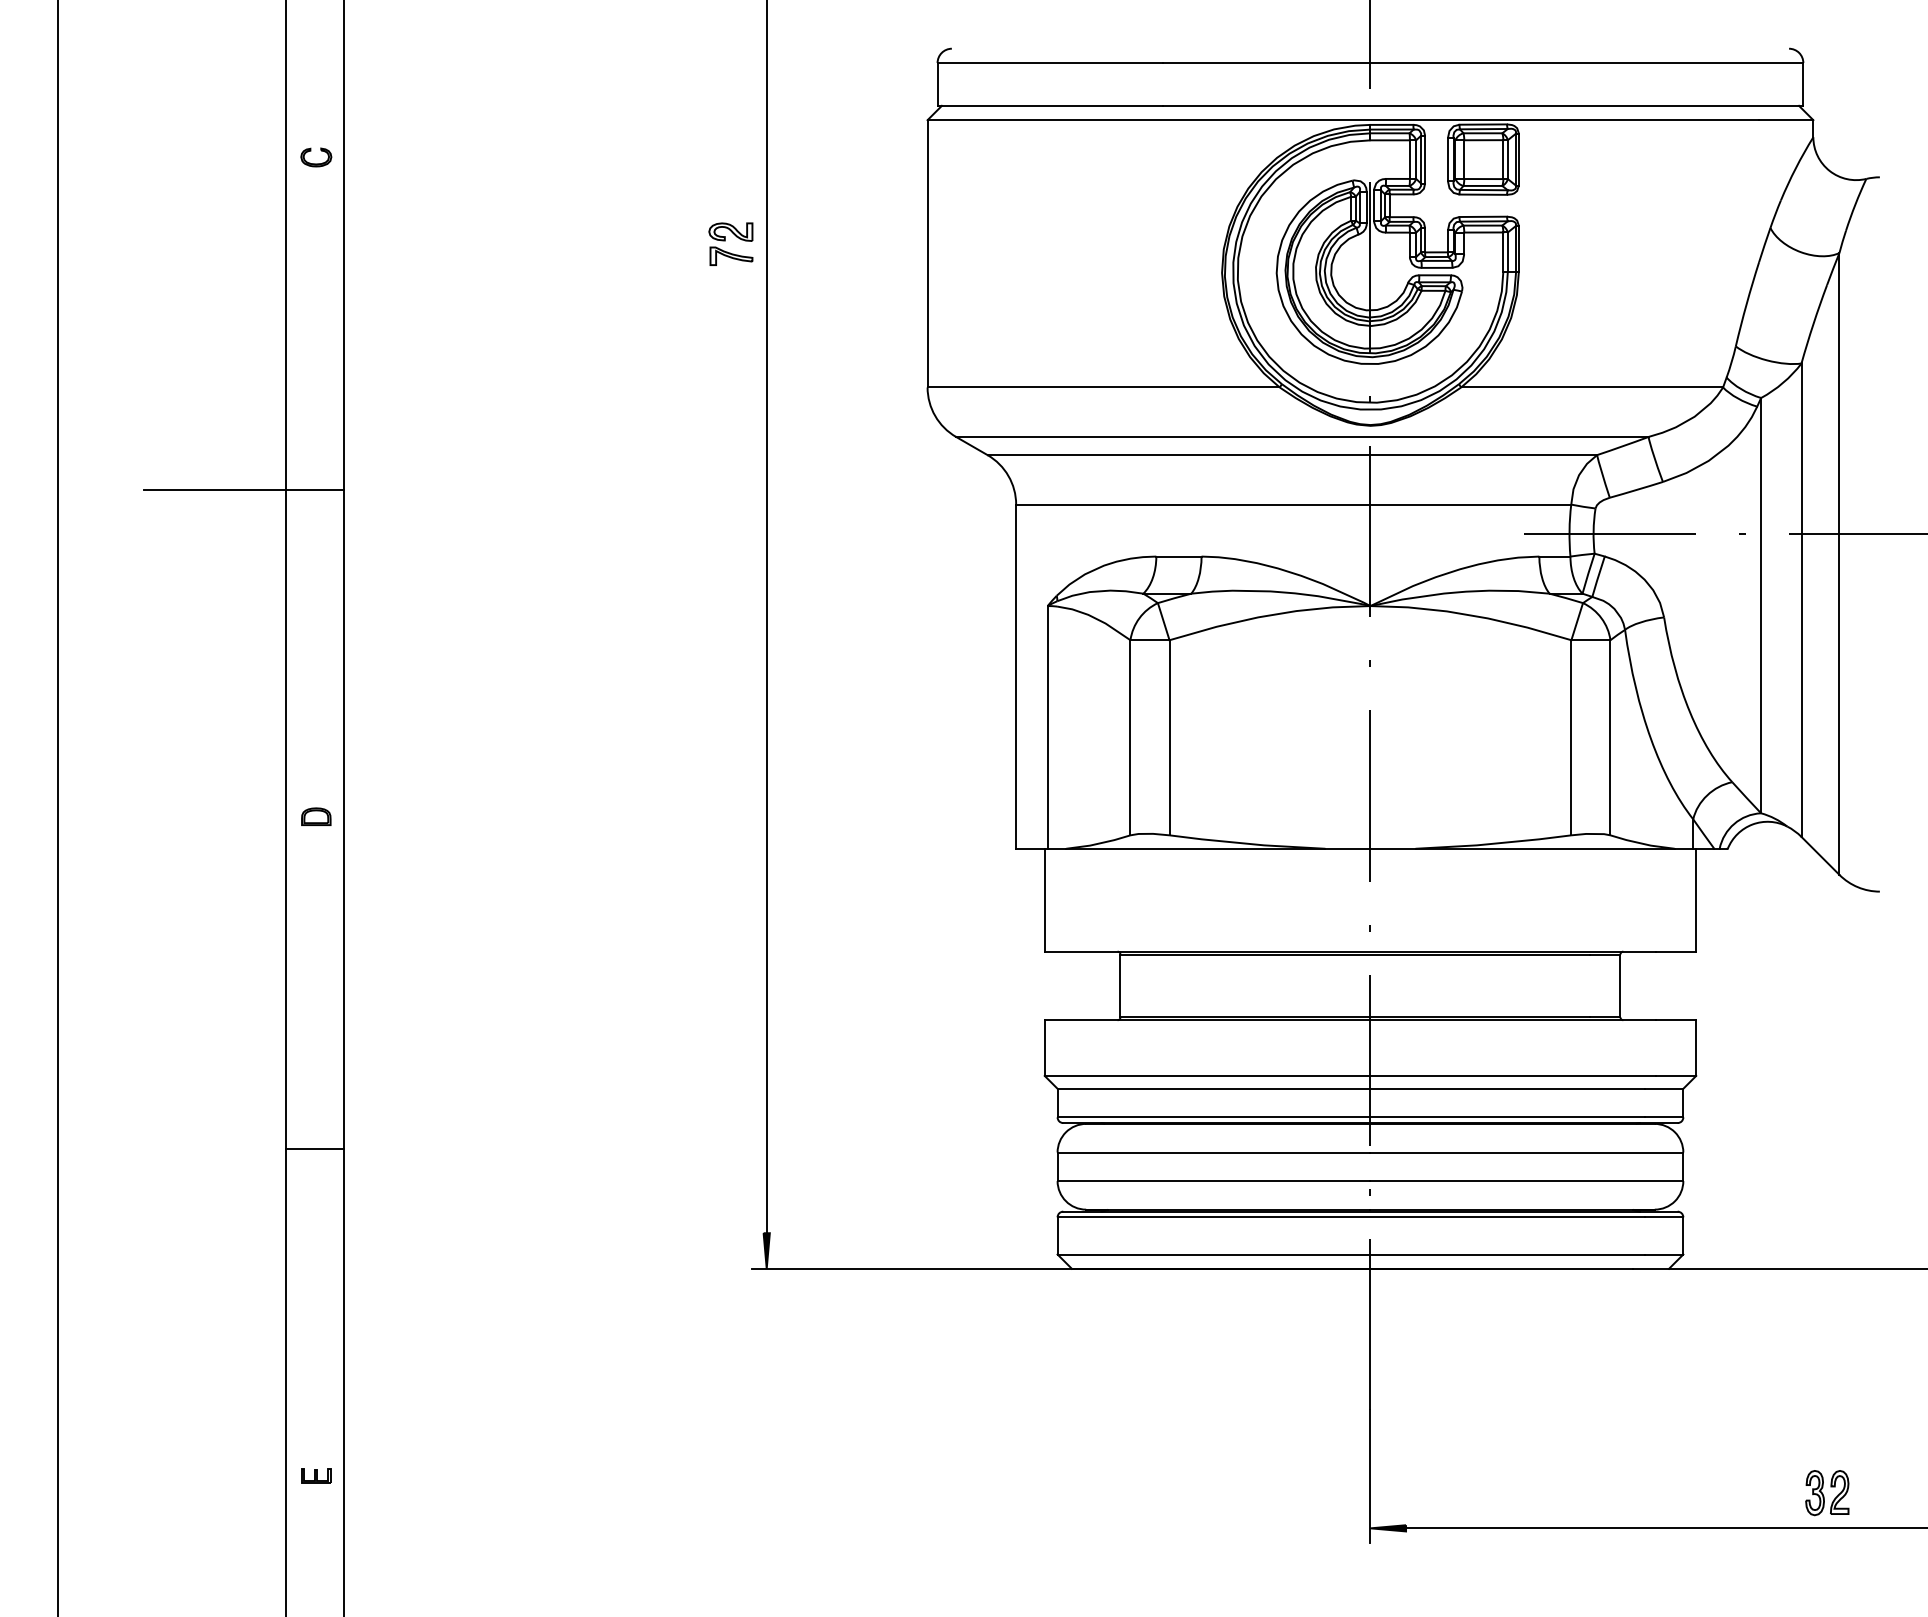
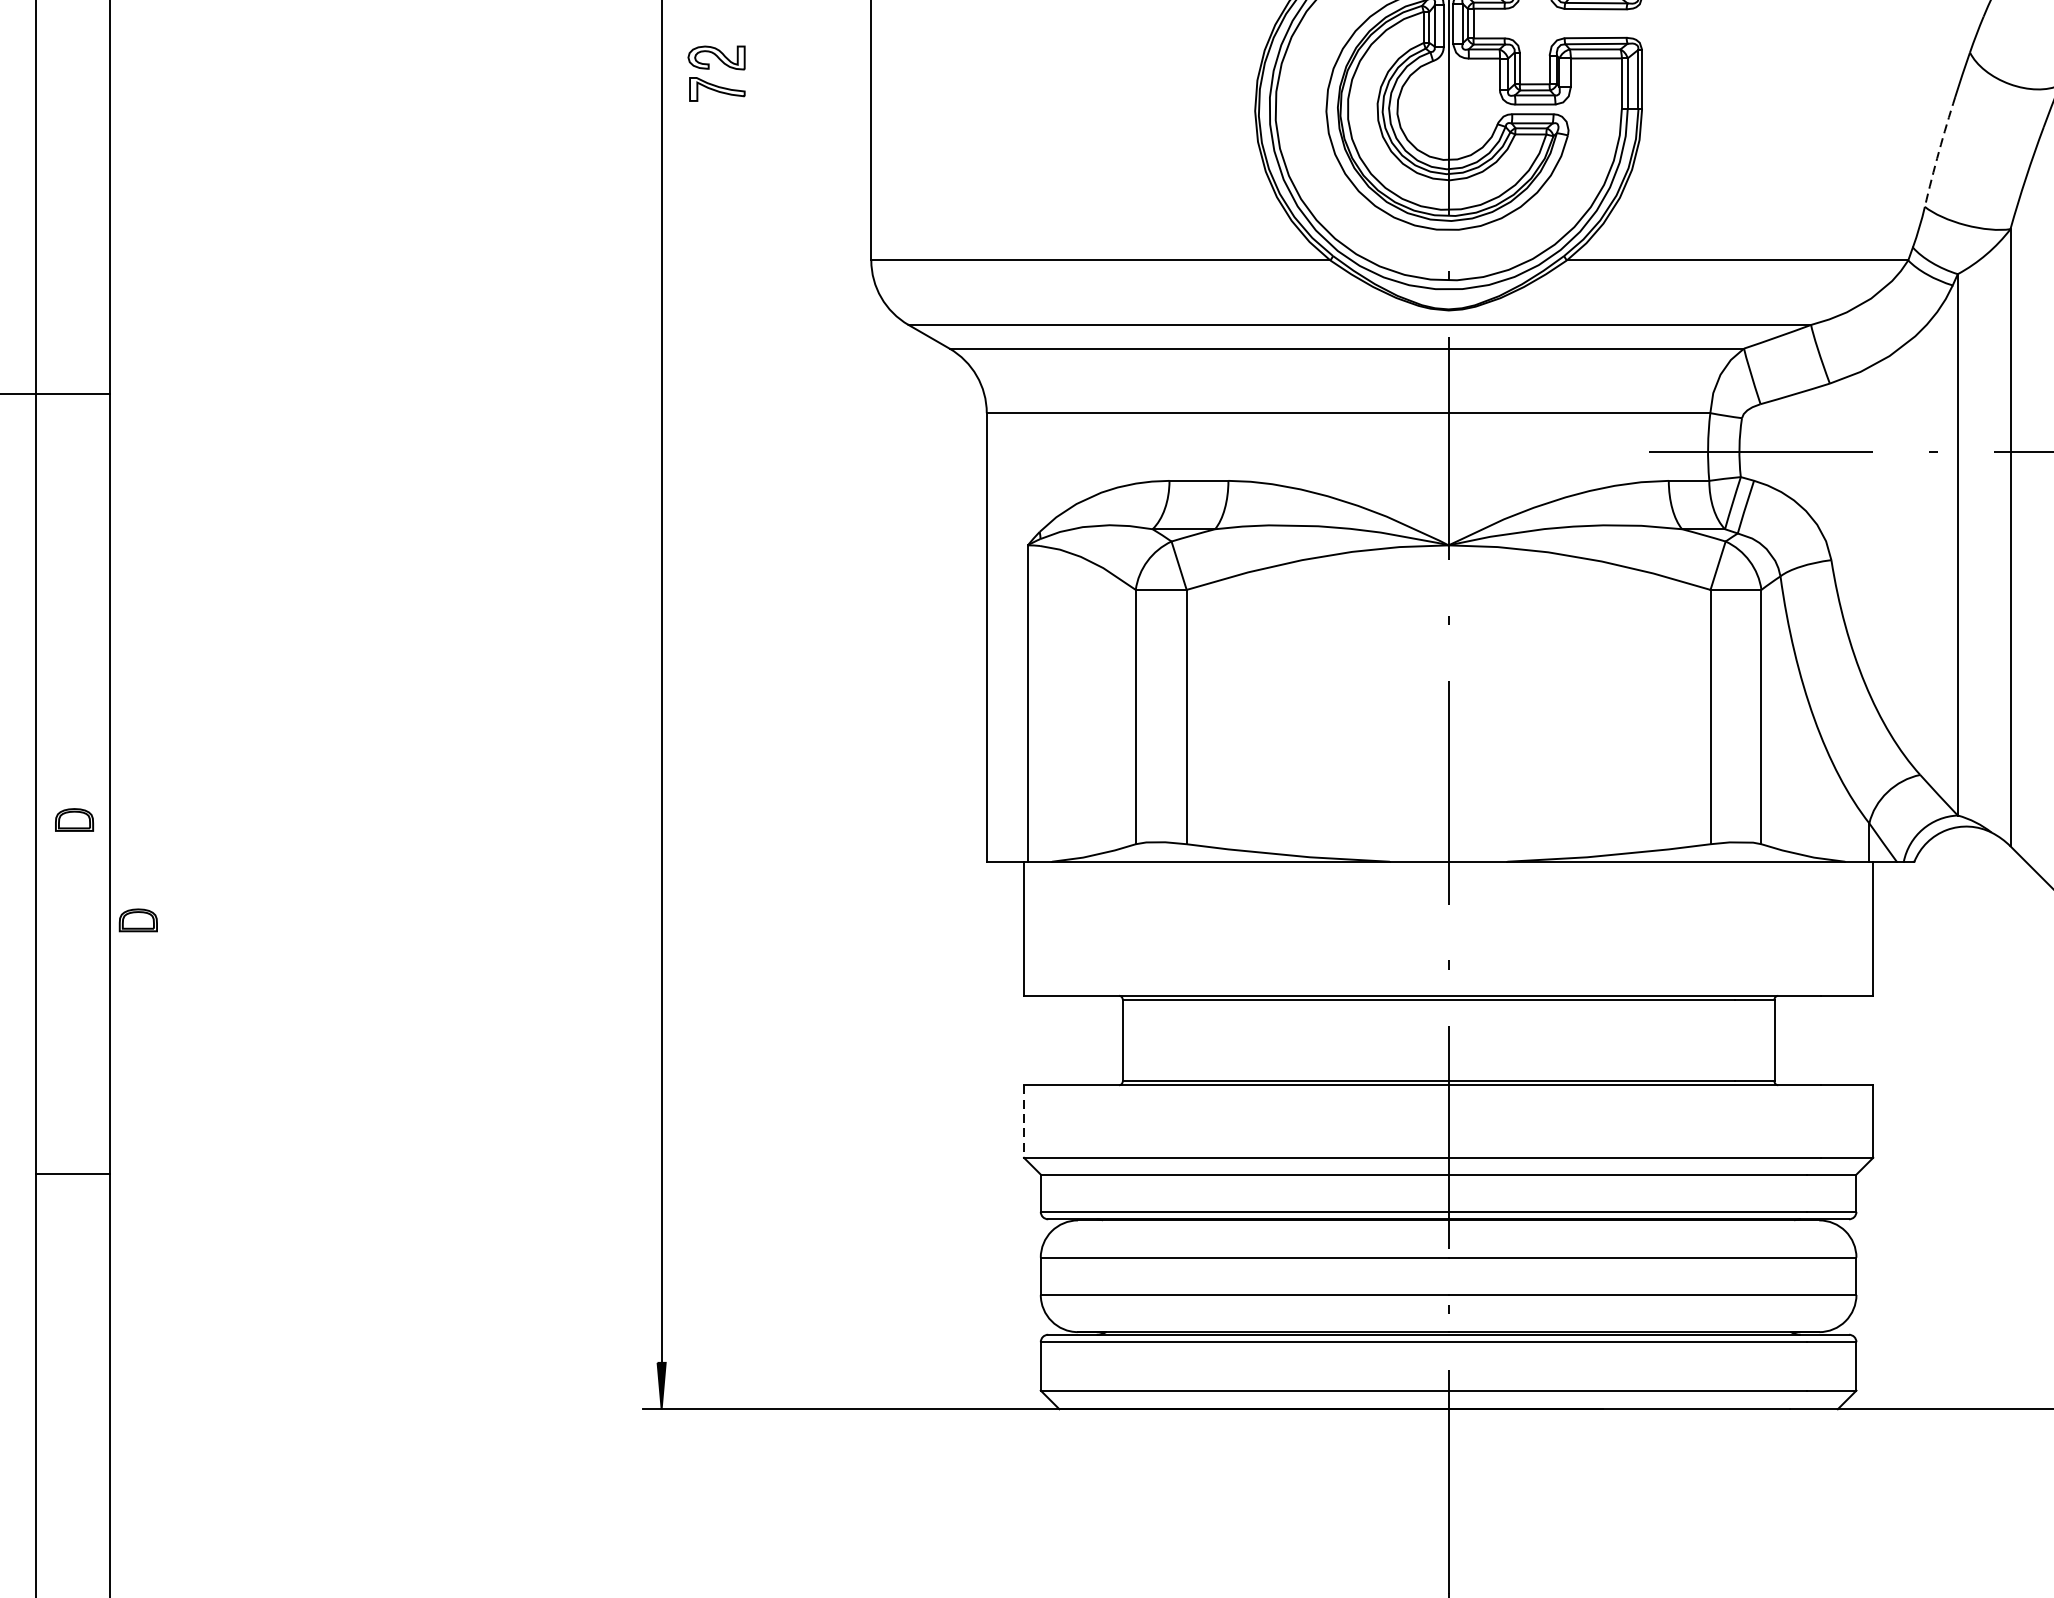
part: (730, 243) -> (716, 72), moved
arc: (1746, 304) -> (1938, 152), solid -> dashed
part: (365, 893) -> (138, 920), added
line: (1044, 1048) -> (1023, 1122), solid -> dashed
line: (314, 1149) -> (72, 1174), moved

